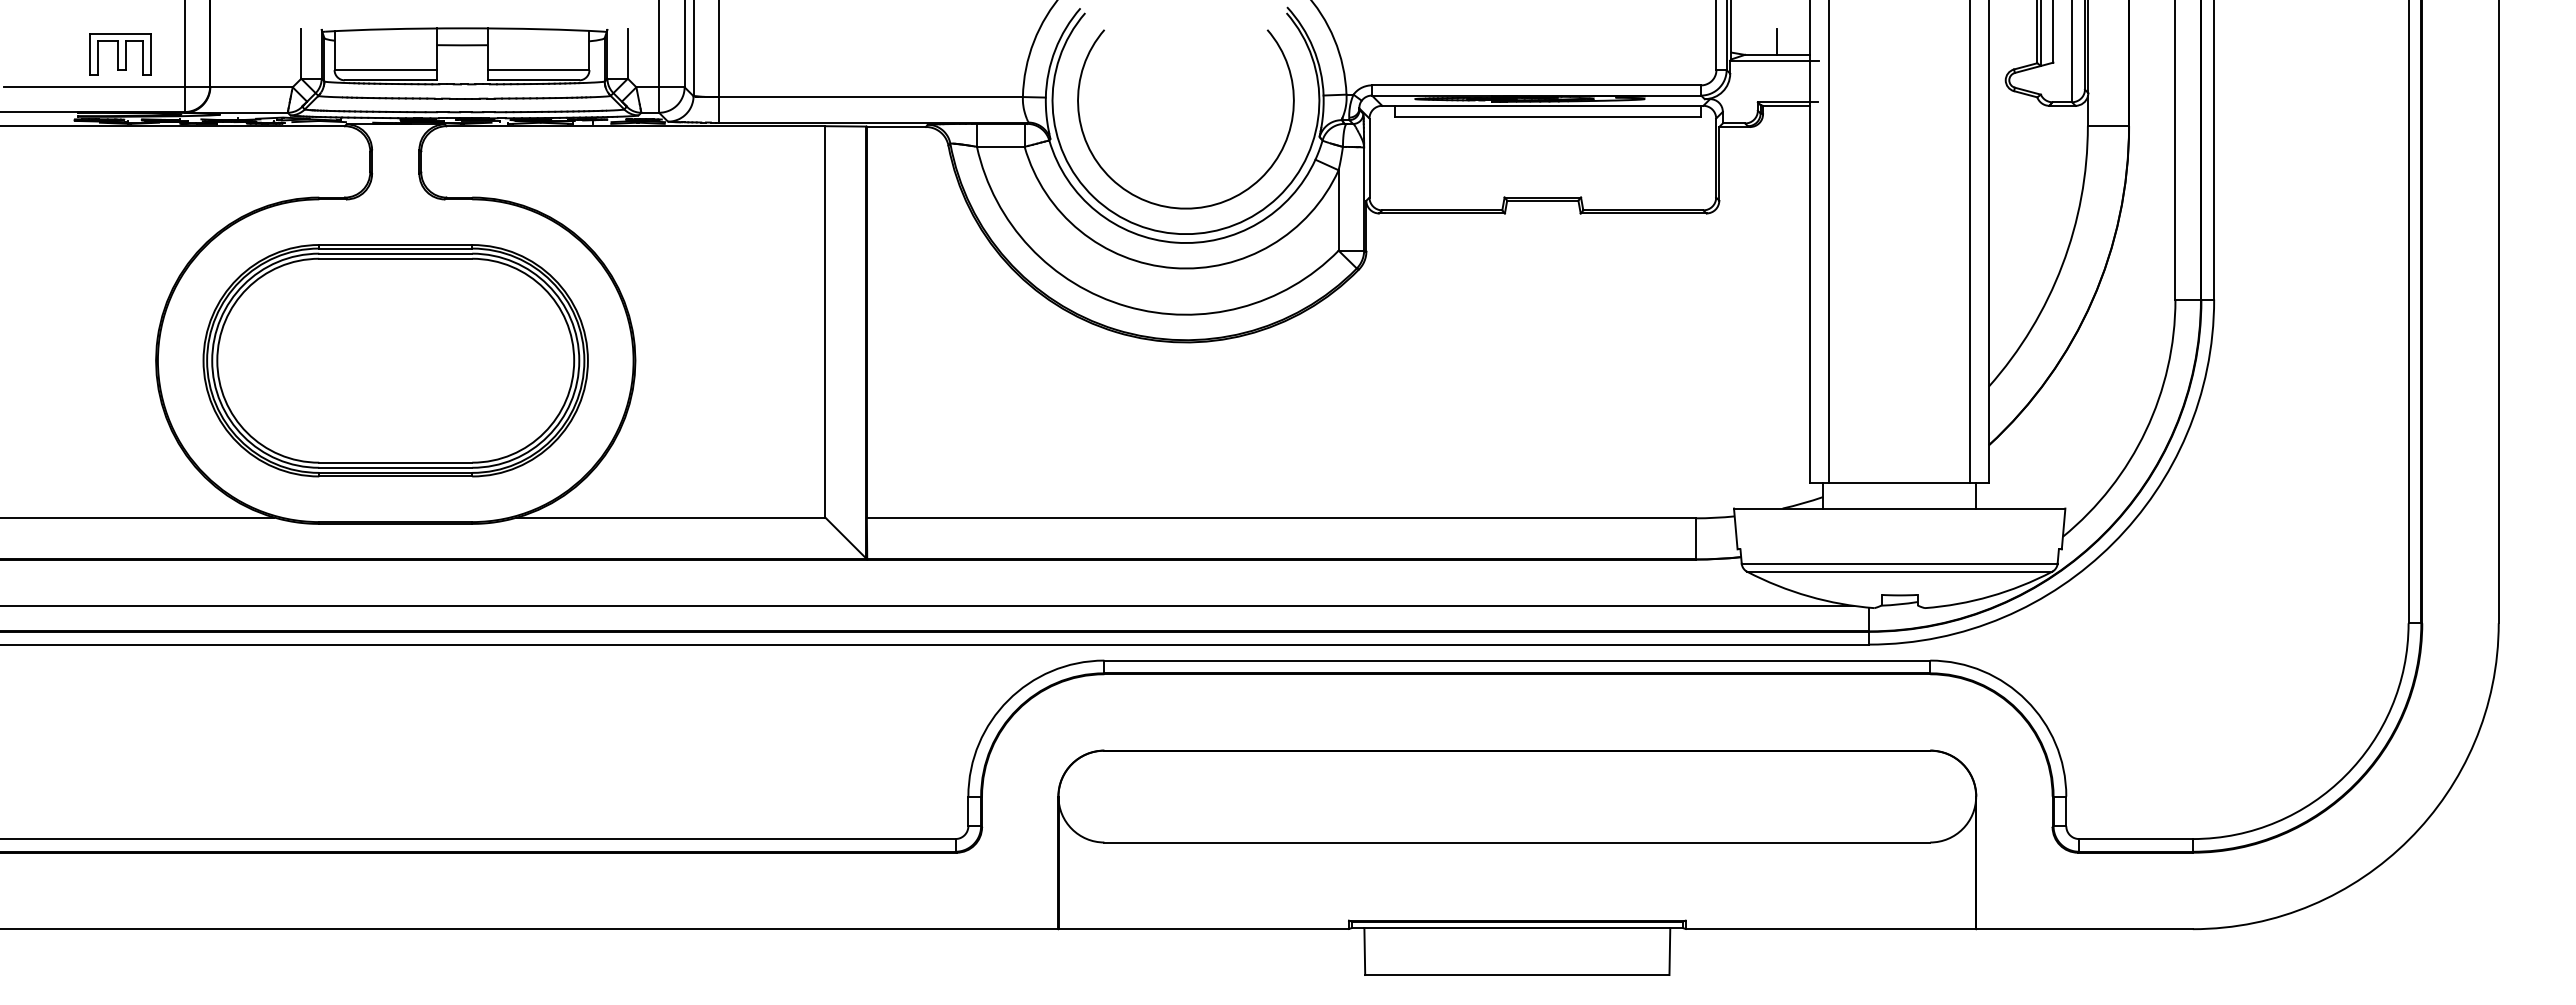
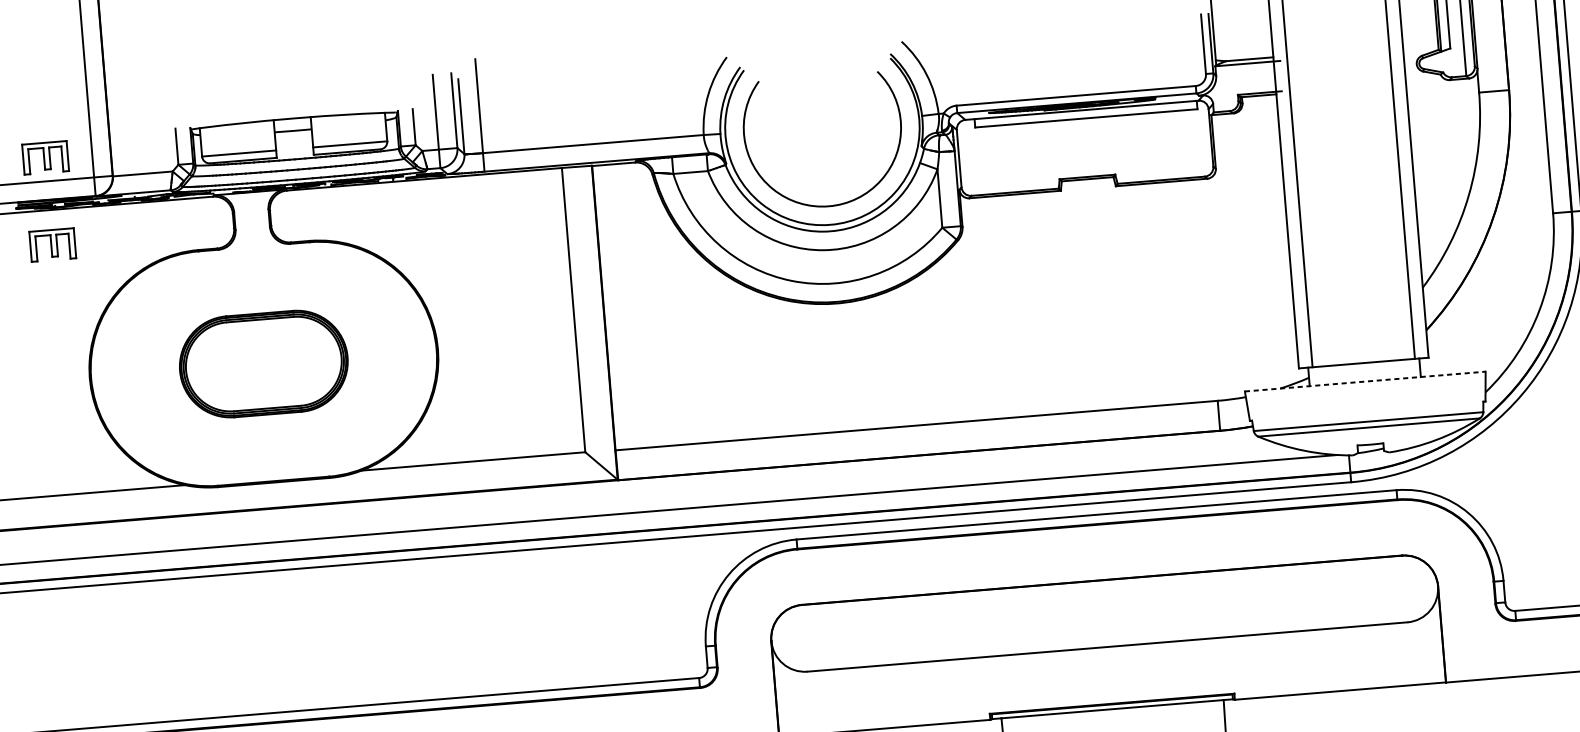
line: (1777, 41) -> (1248, 49), removed
part: (120, 174) -> (52, 245), added
part: (395, 360) -> (263, 363), size x0.6
line: (1899, 508) -> (1365, 381), solid -> dashed

